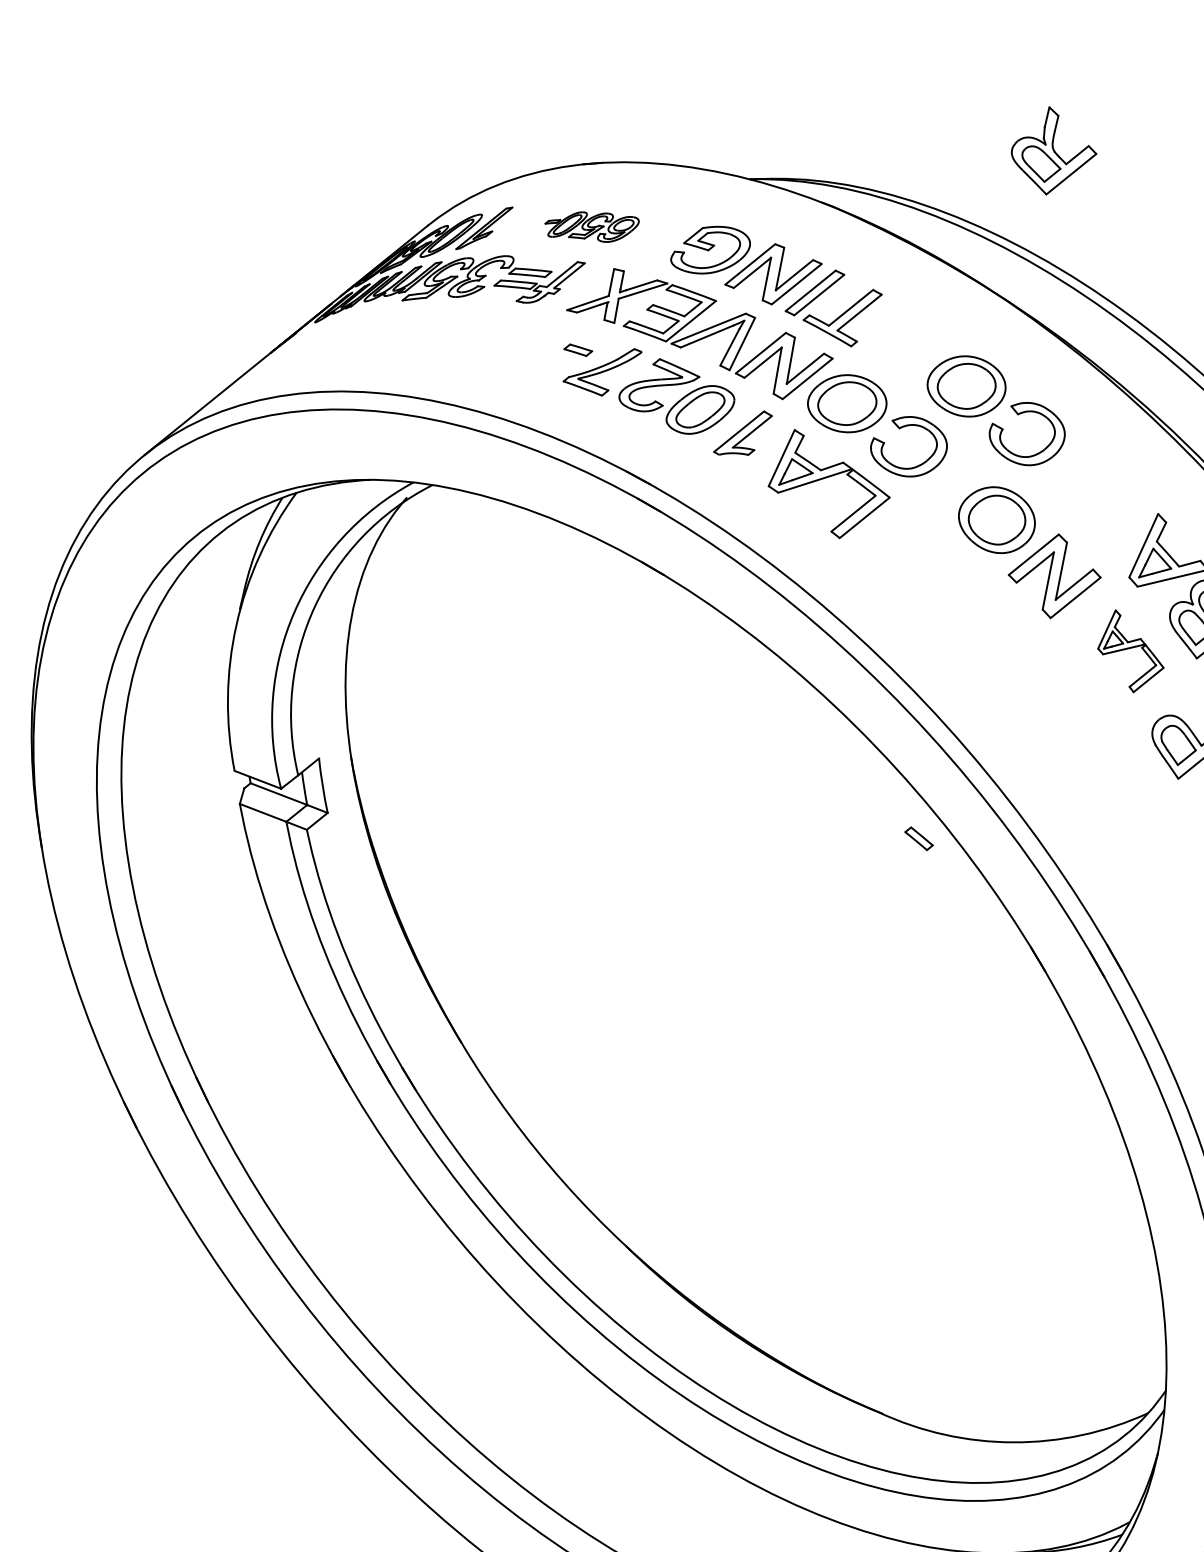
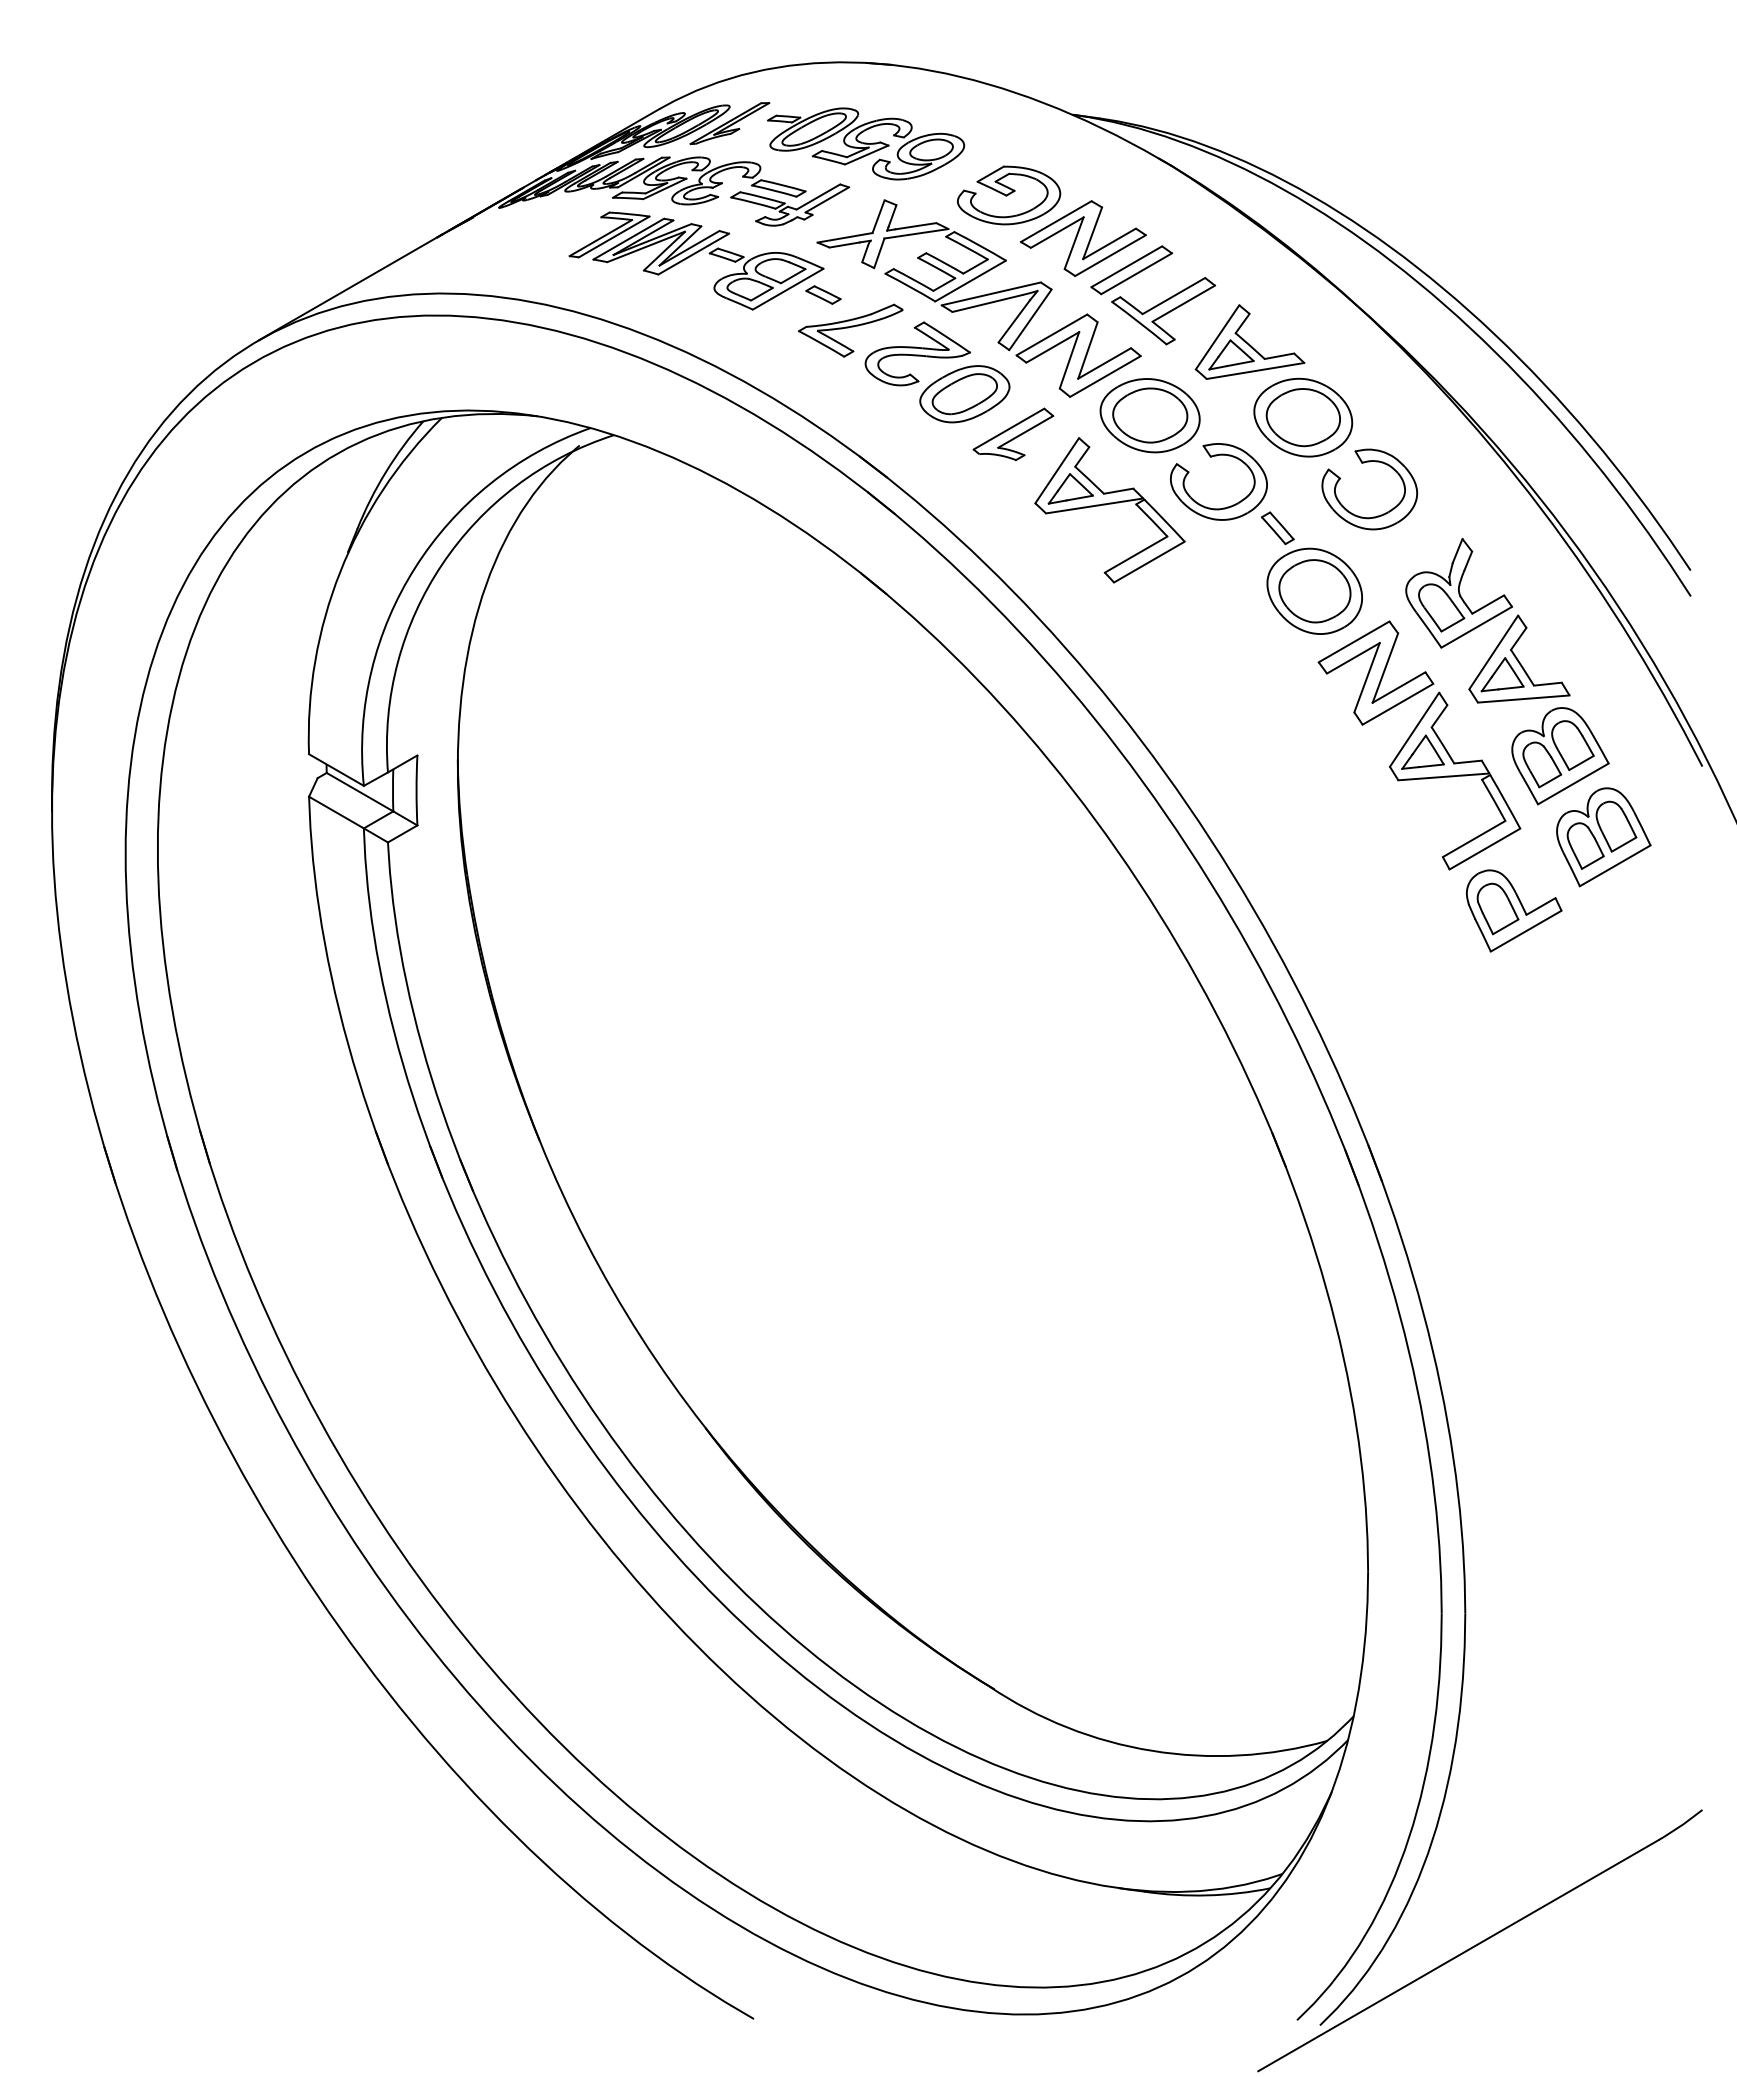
part: (1053, 150) -> (1459, 593), moved
part: (593, 227) -> (866, 143), size x1.67
part: (915, 333) -> (1249, 341), added
part: (475, 339) -> (696, 260), added
part: (1129, 650) -> (1455, 780), size x1.67
part: (918, 838) -> (1277, 528), moved

